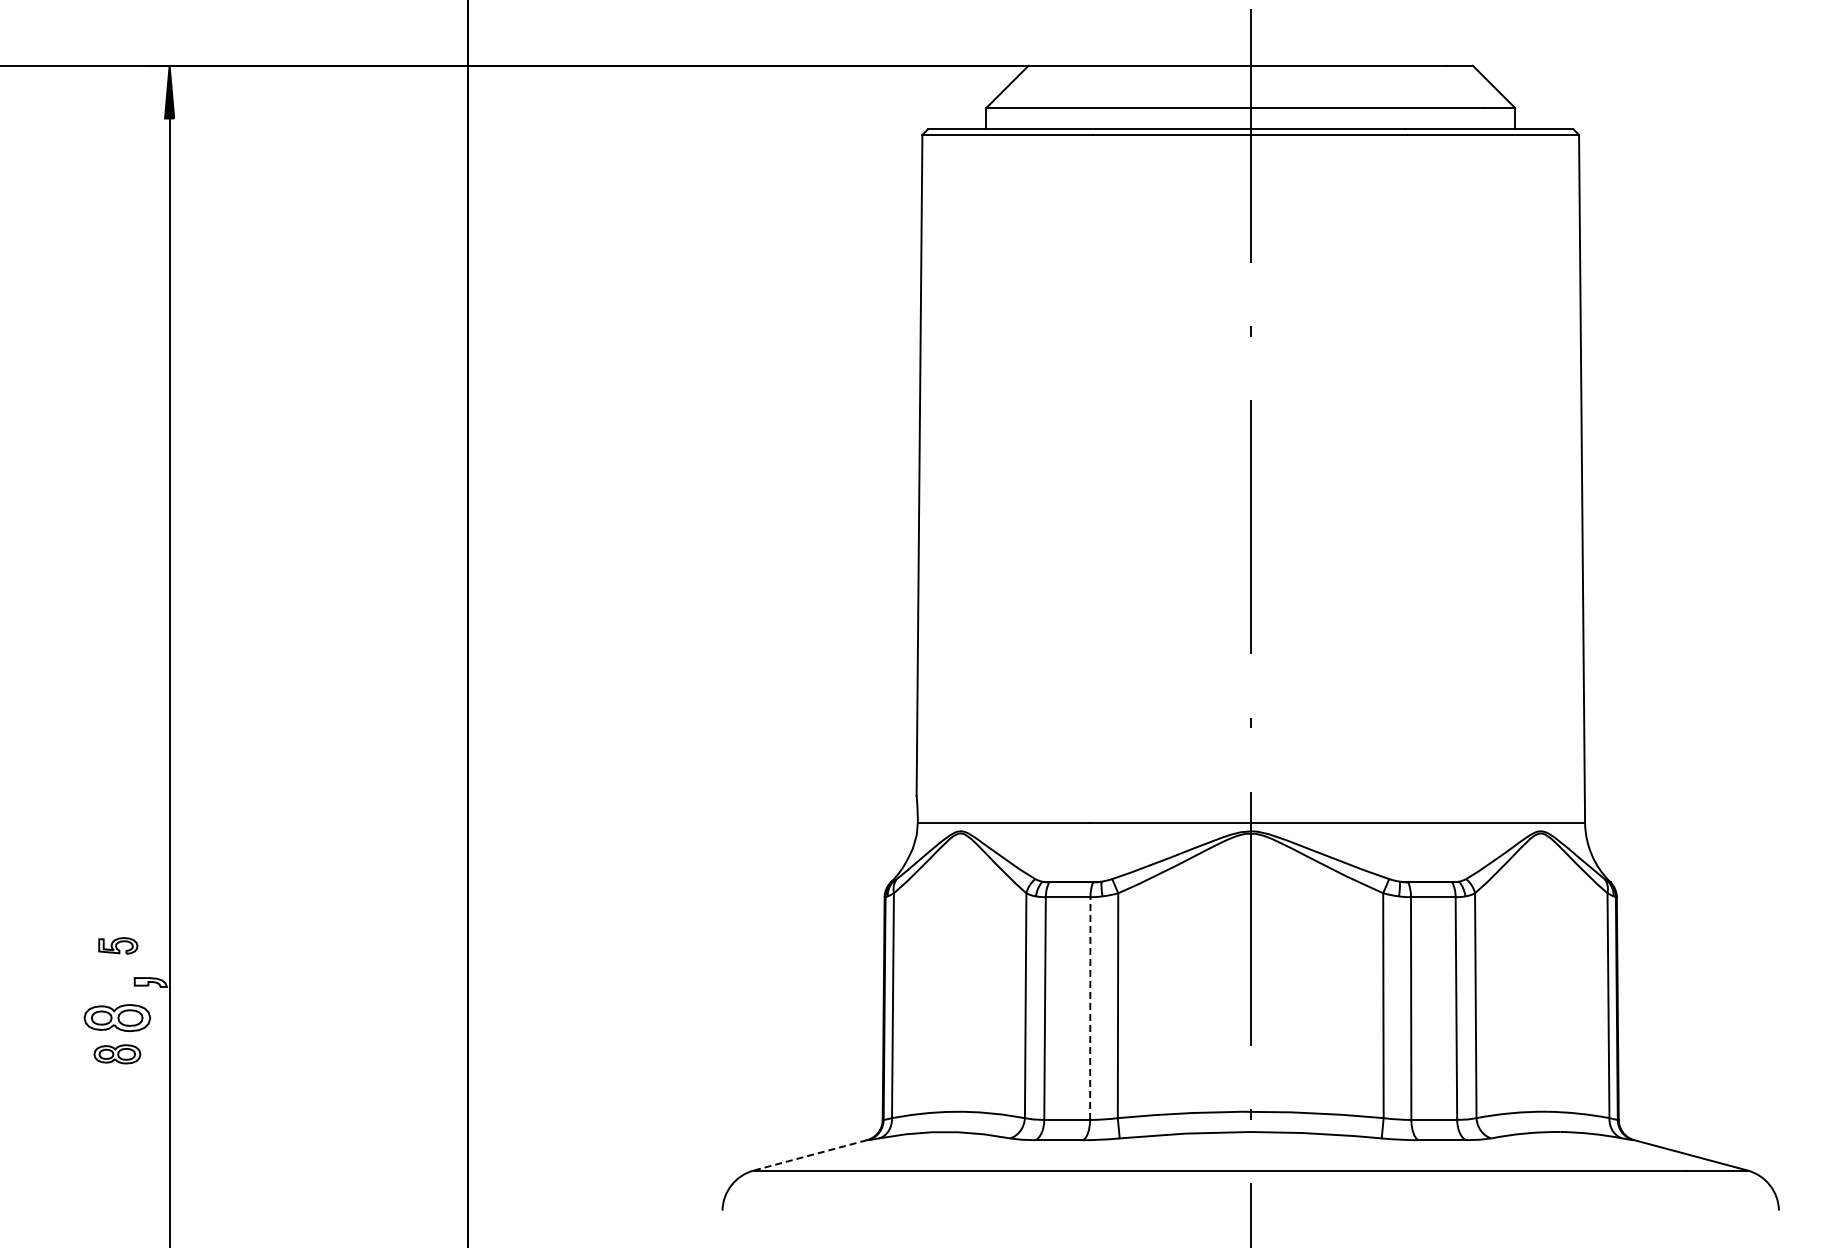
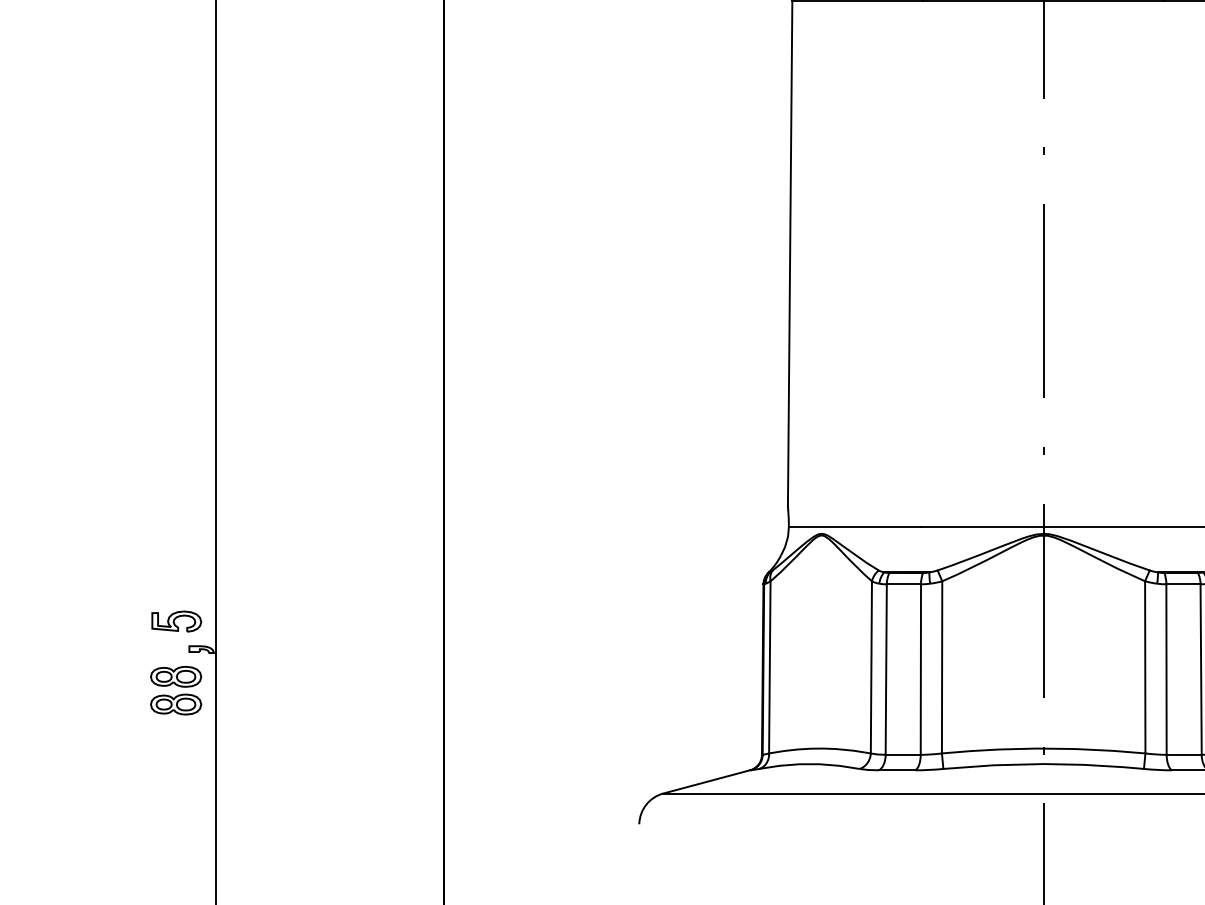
part: (118, 945) -> (176, 621), size x1.67
line: (1090, 1008) -> (921, 669), dashed -> solid
part: (117, 1054) -> (176, 704), size x1.43
line: (810, 1155) -> (706, 782), dashed -> solid

